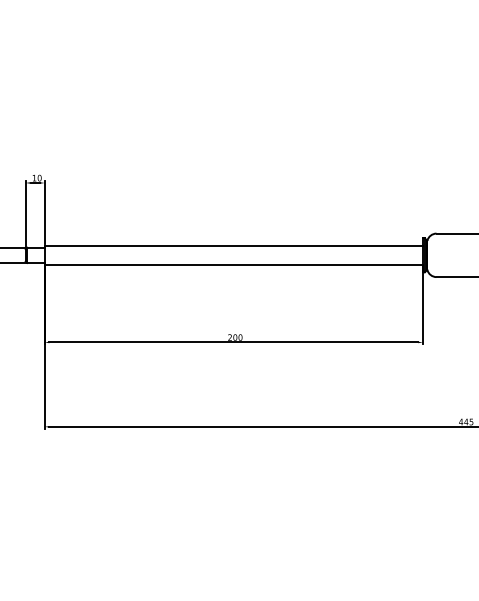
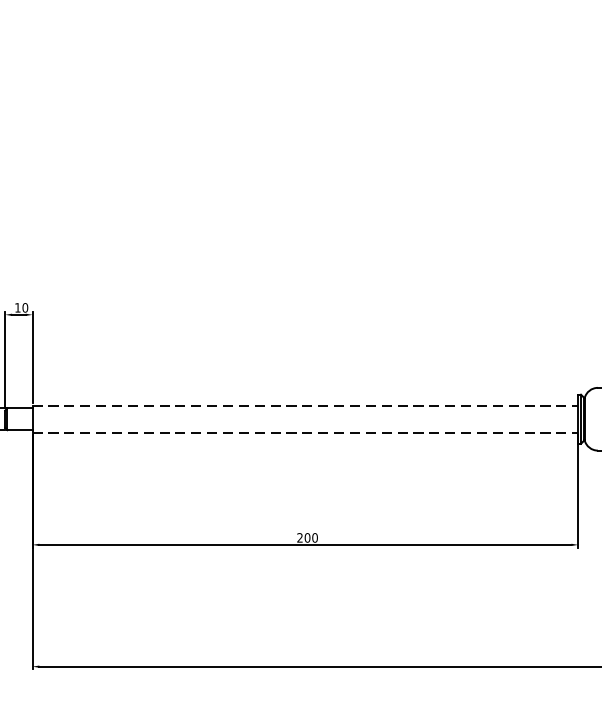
line: (234, 245) -> (306, 405), solid -> dashed
line: (234, 264) -> (306, 432), solid -> dashed

